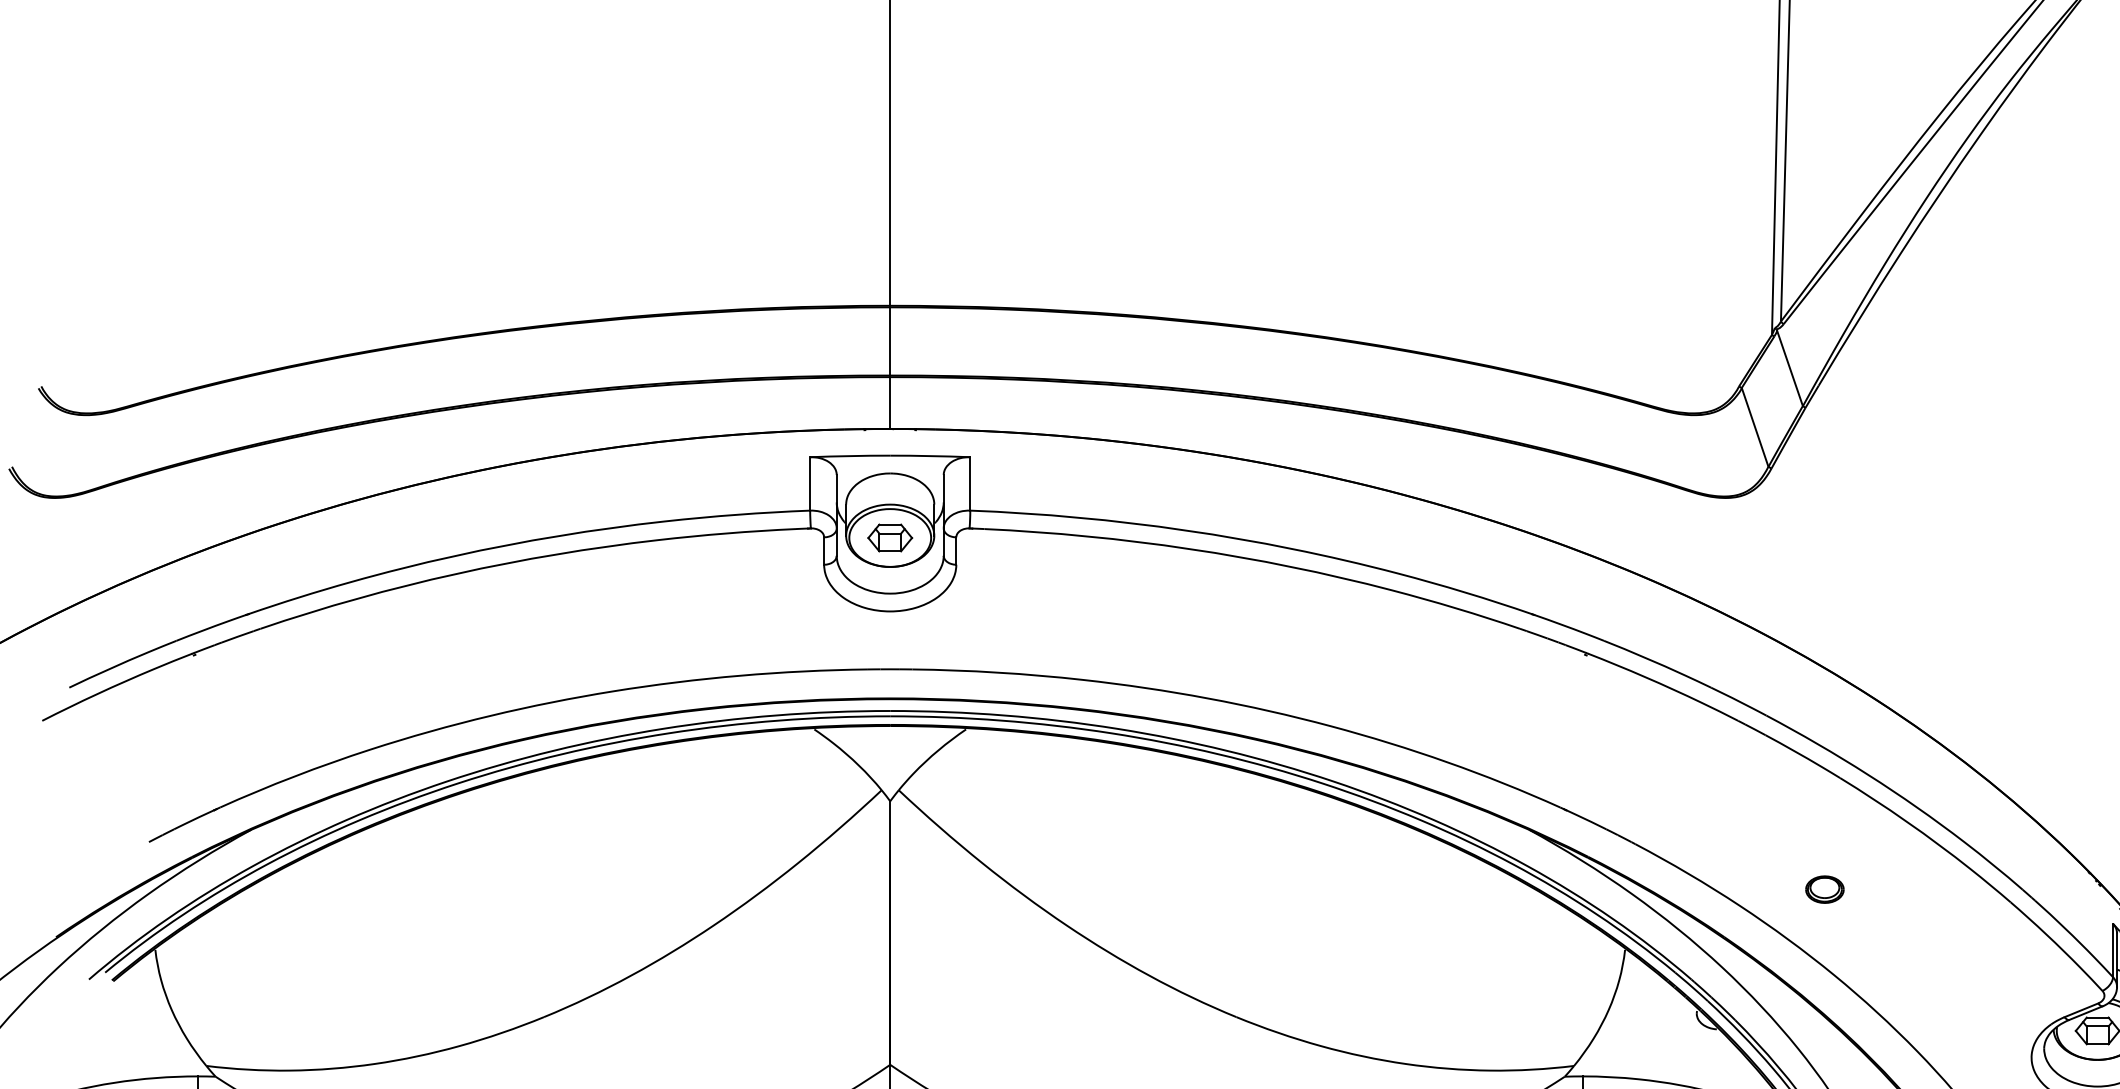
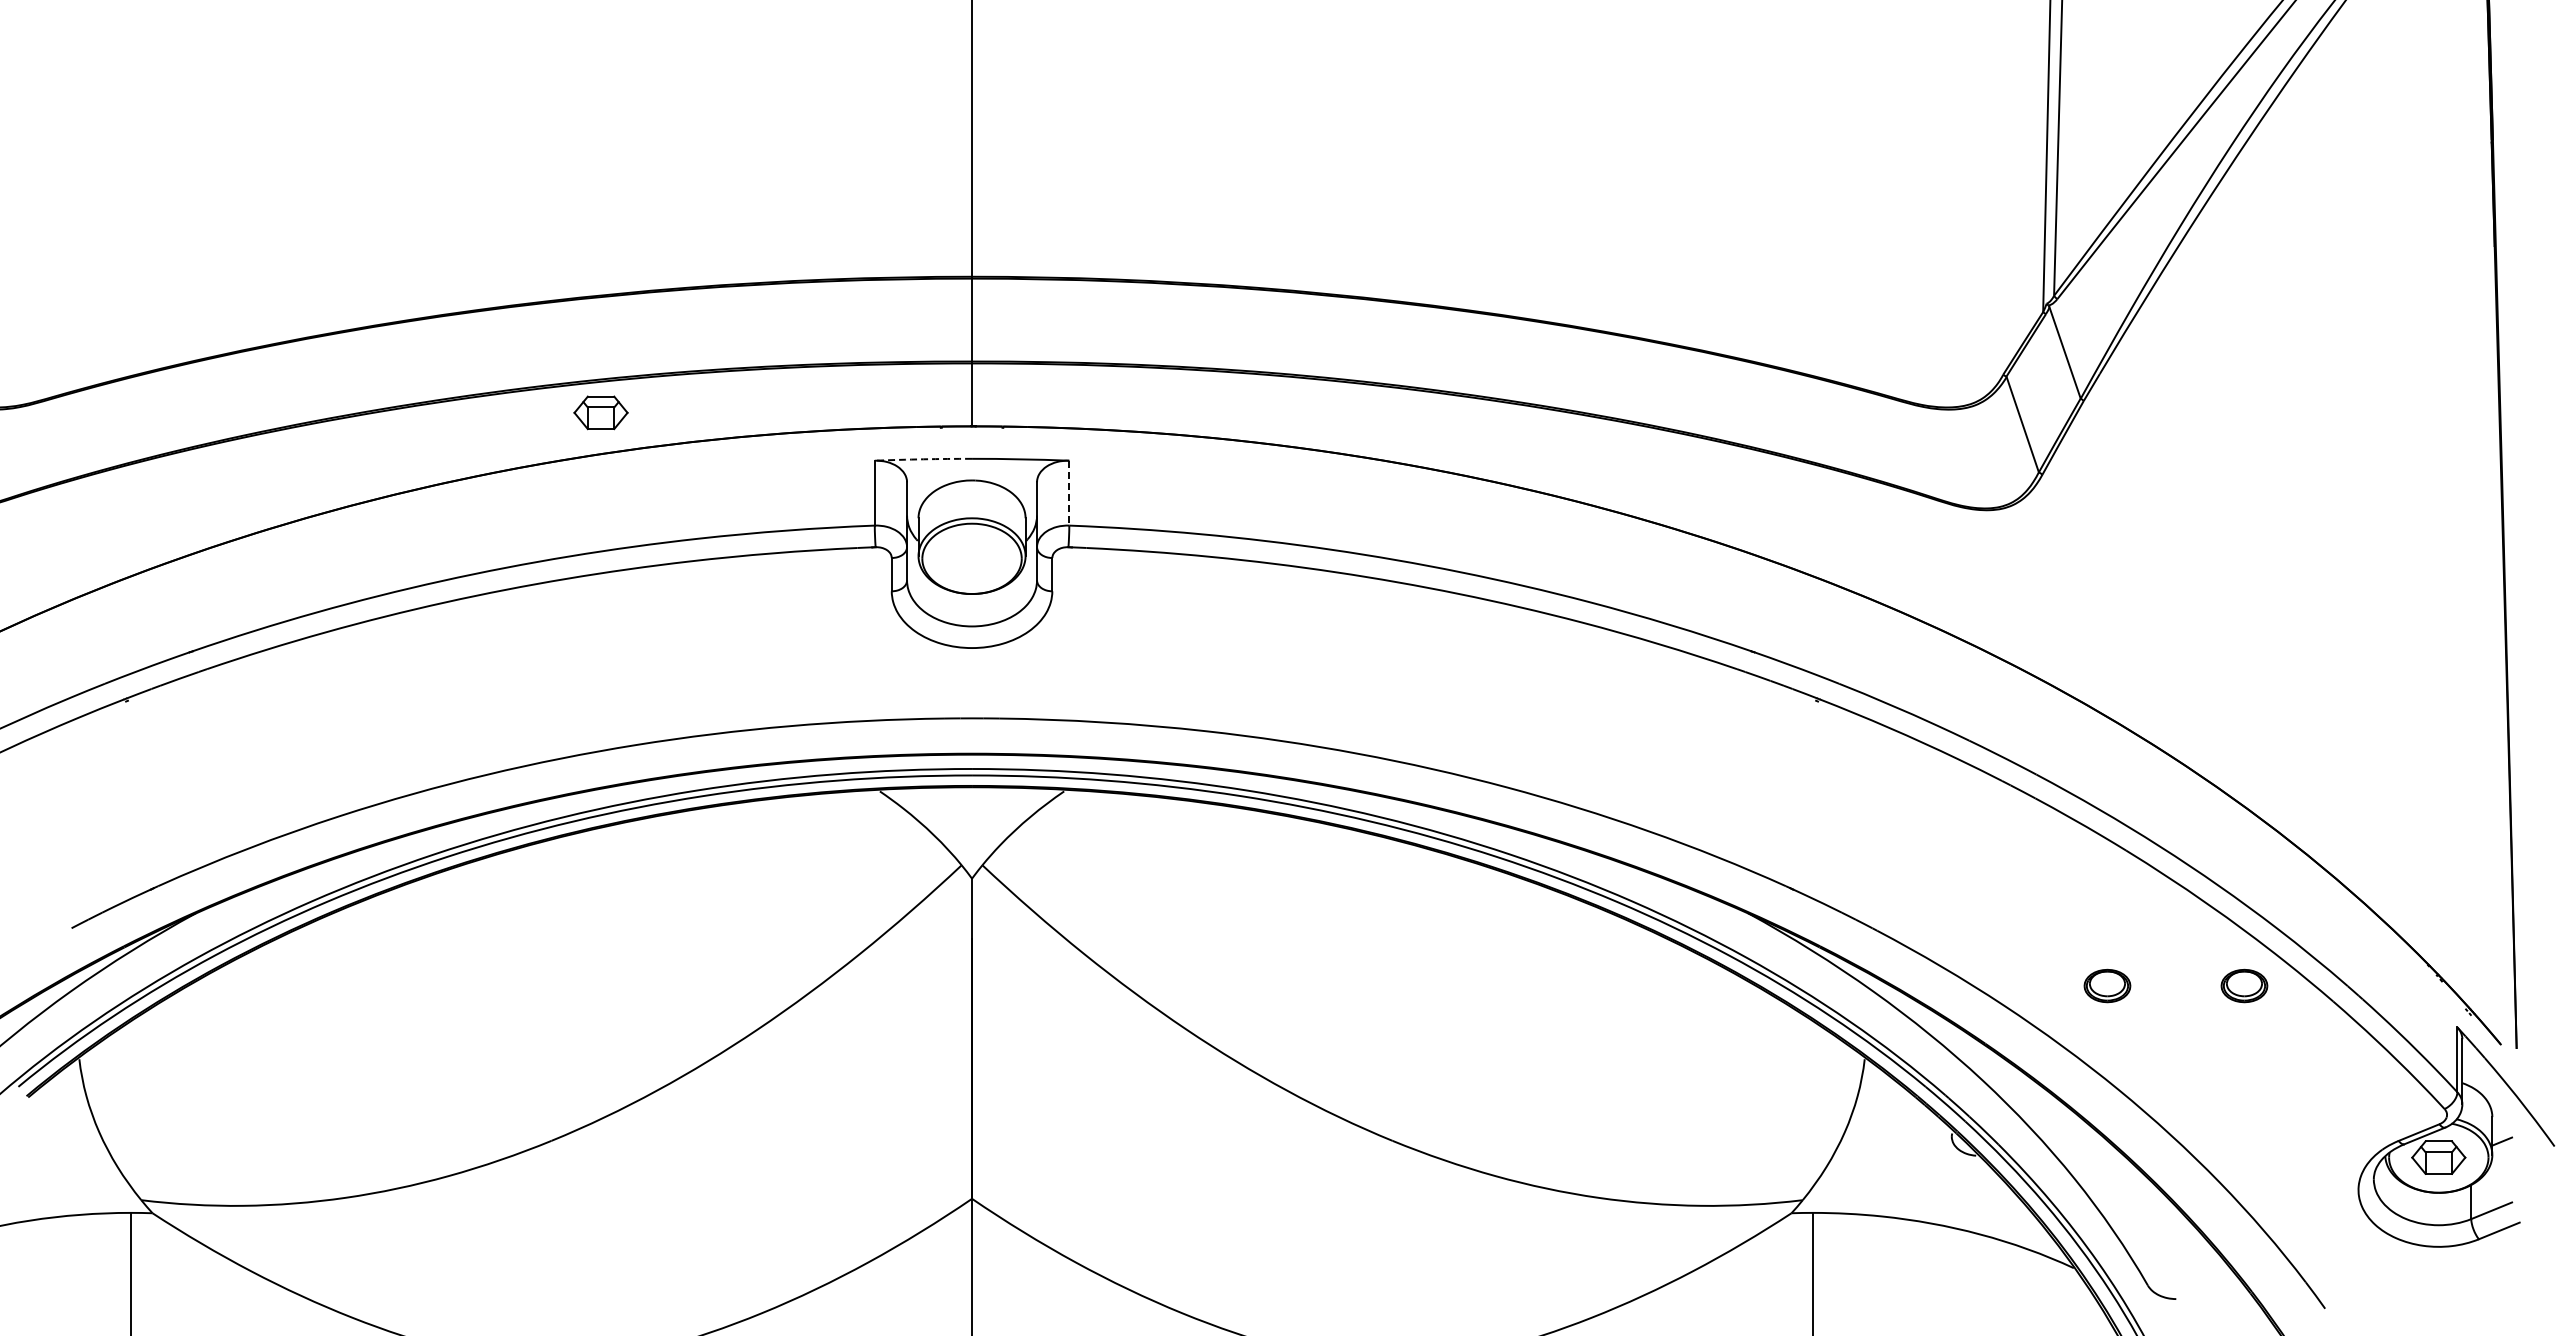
arc: (850, 456) -> (923, 459), solid -> dashed
line: (970, 484) -> (1069, 493), solid -> dashed
part: (889, 537) -> (600, 412), moved
part: (1937, 889) -> (2244, 985), added

